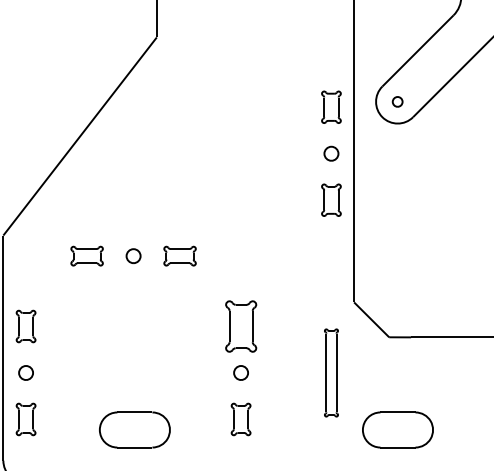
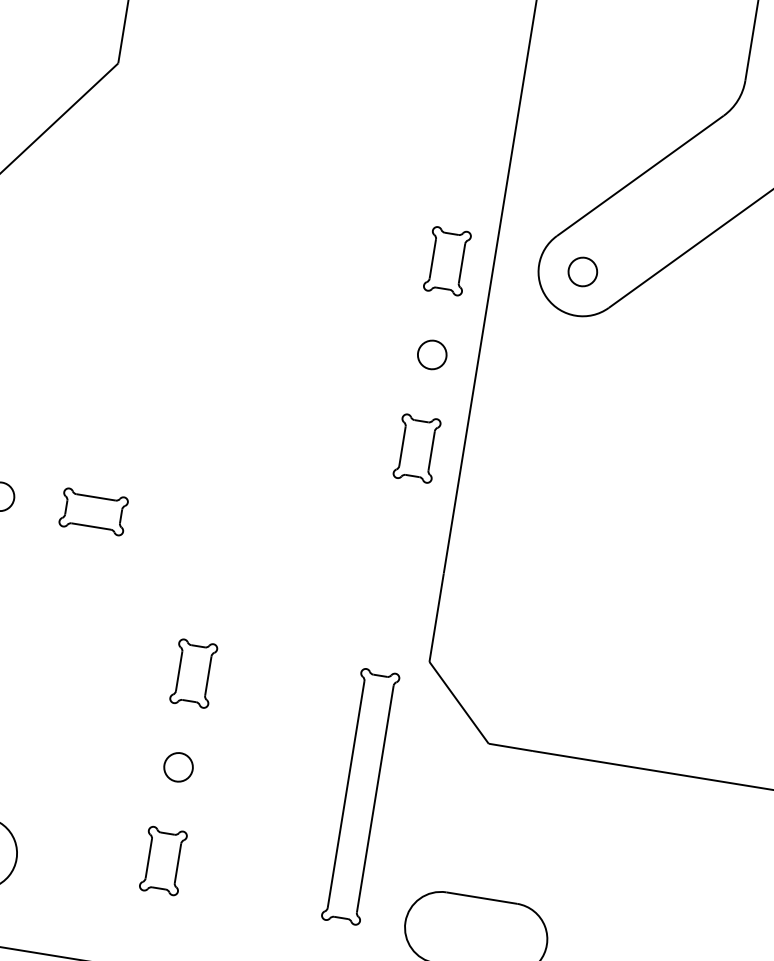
part: (397, 101) -> (582, 271), size x1.43
part: (240, 326) -> (192, 673), size x0.62
part: (331, 372) -> (360, 795), size x1.43

